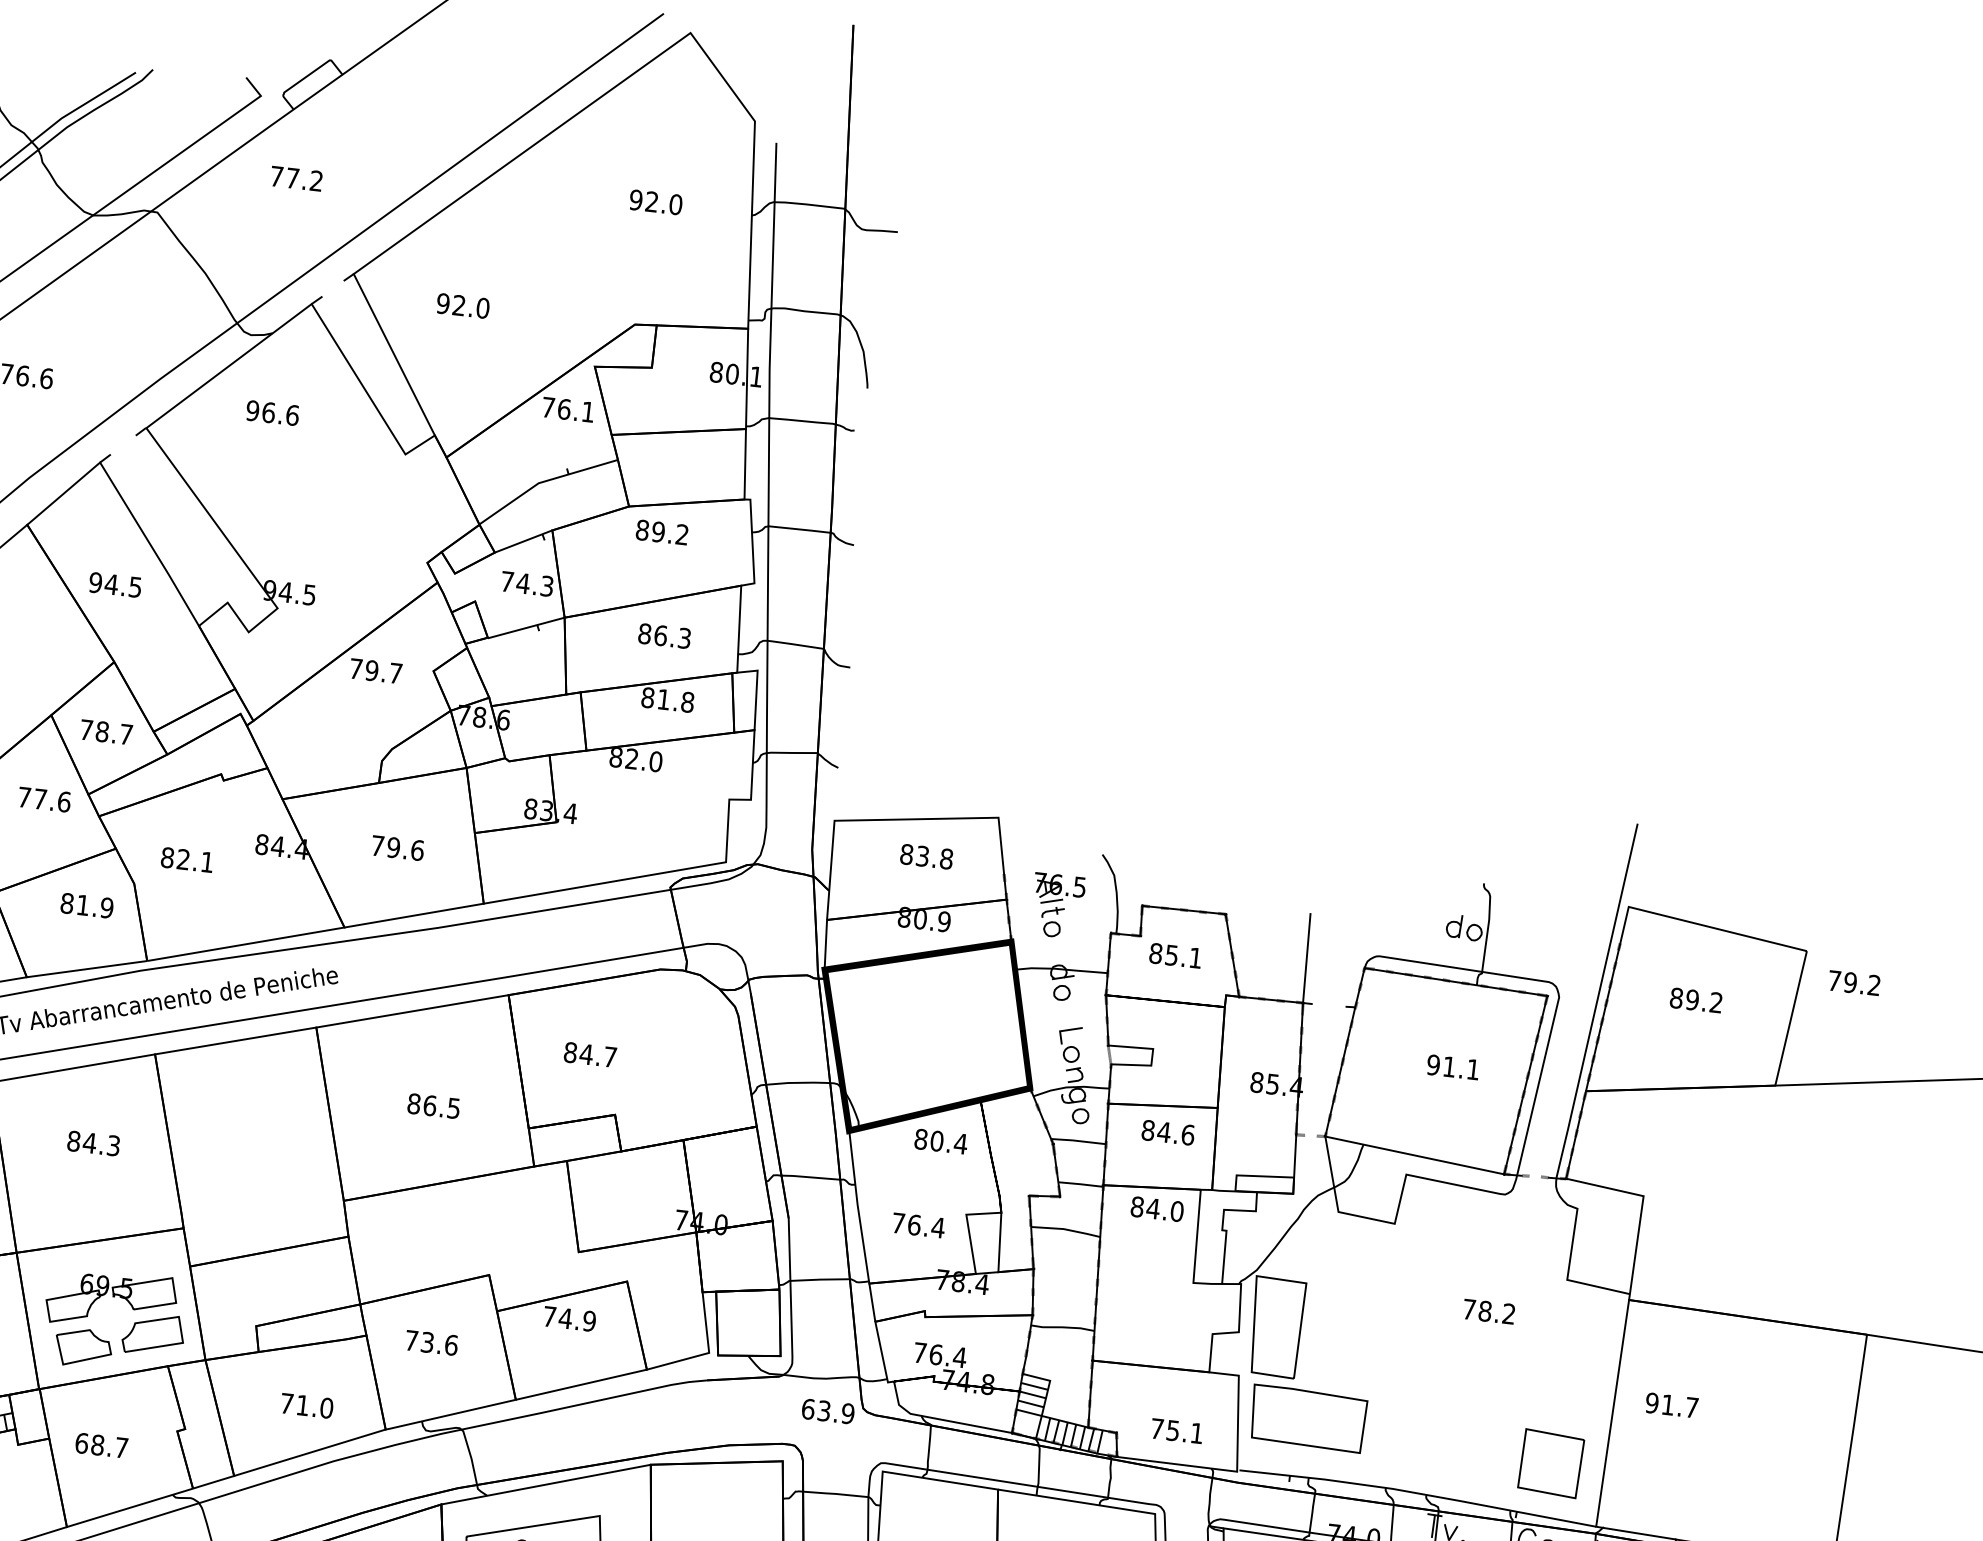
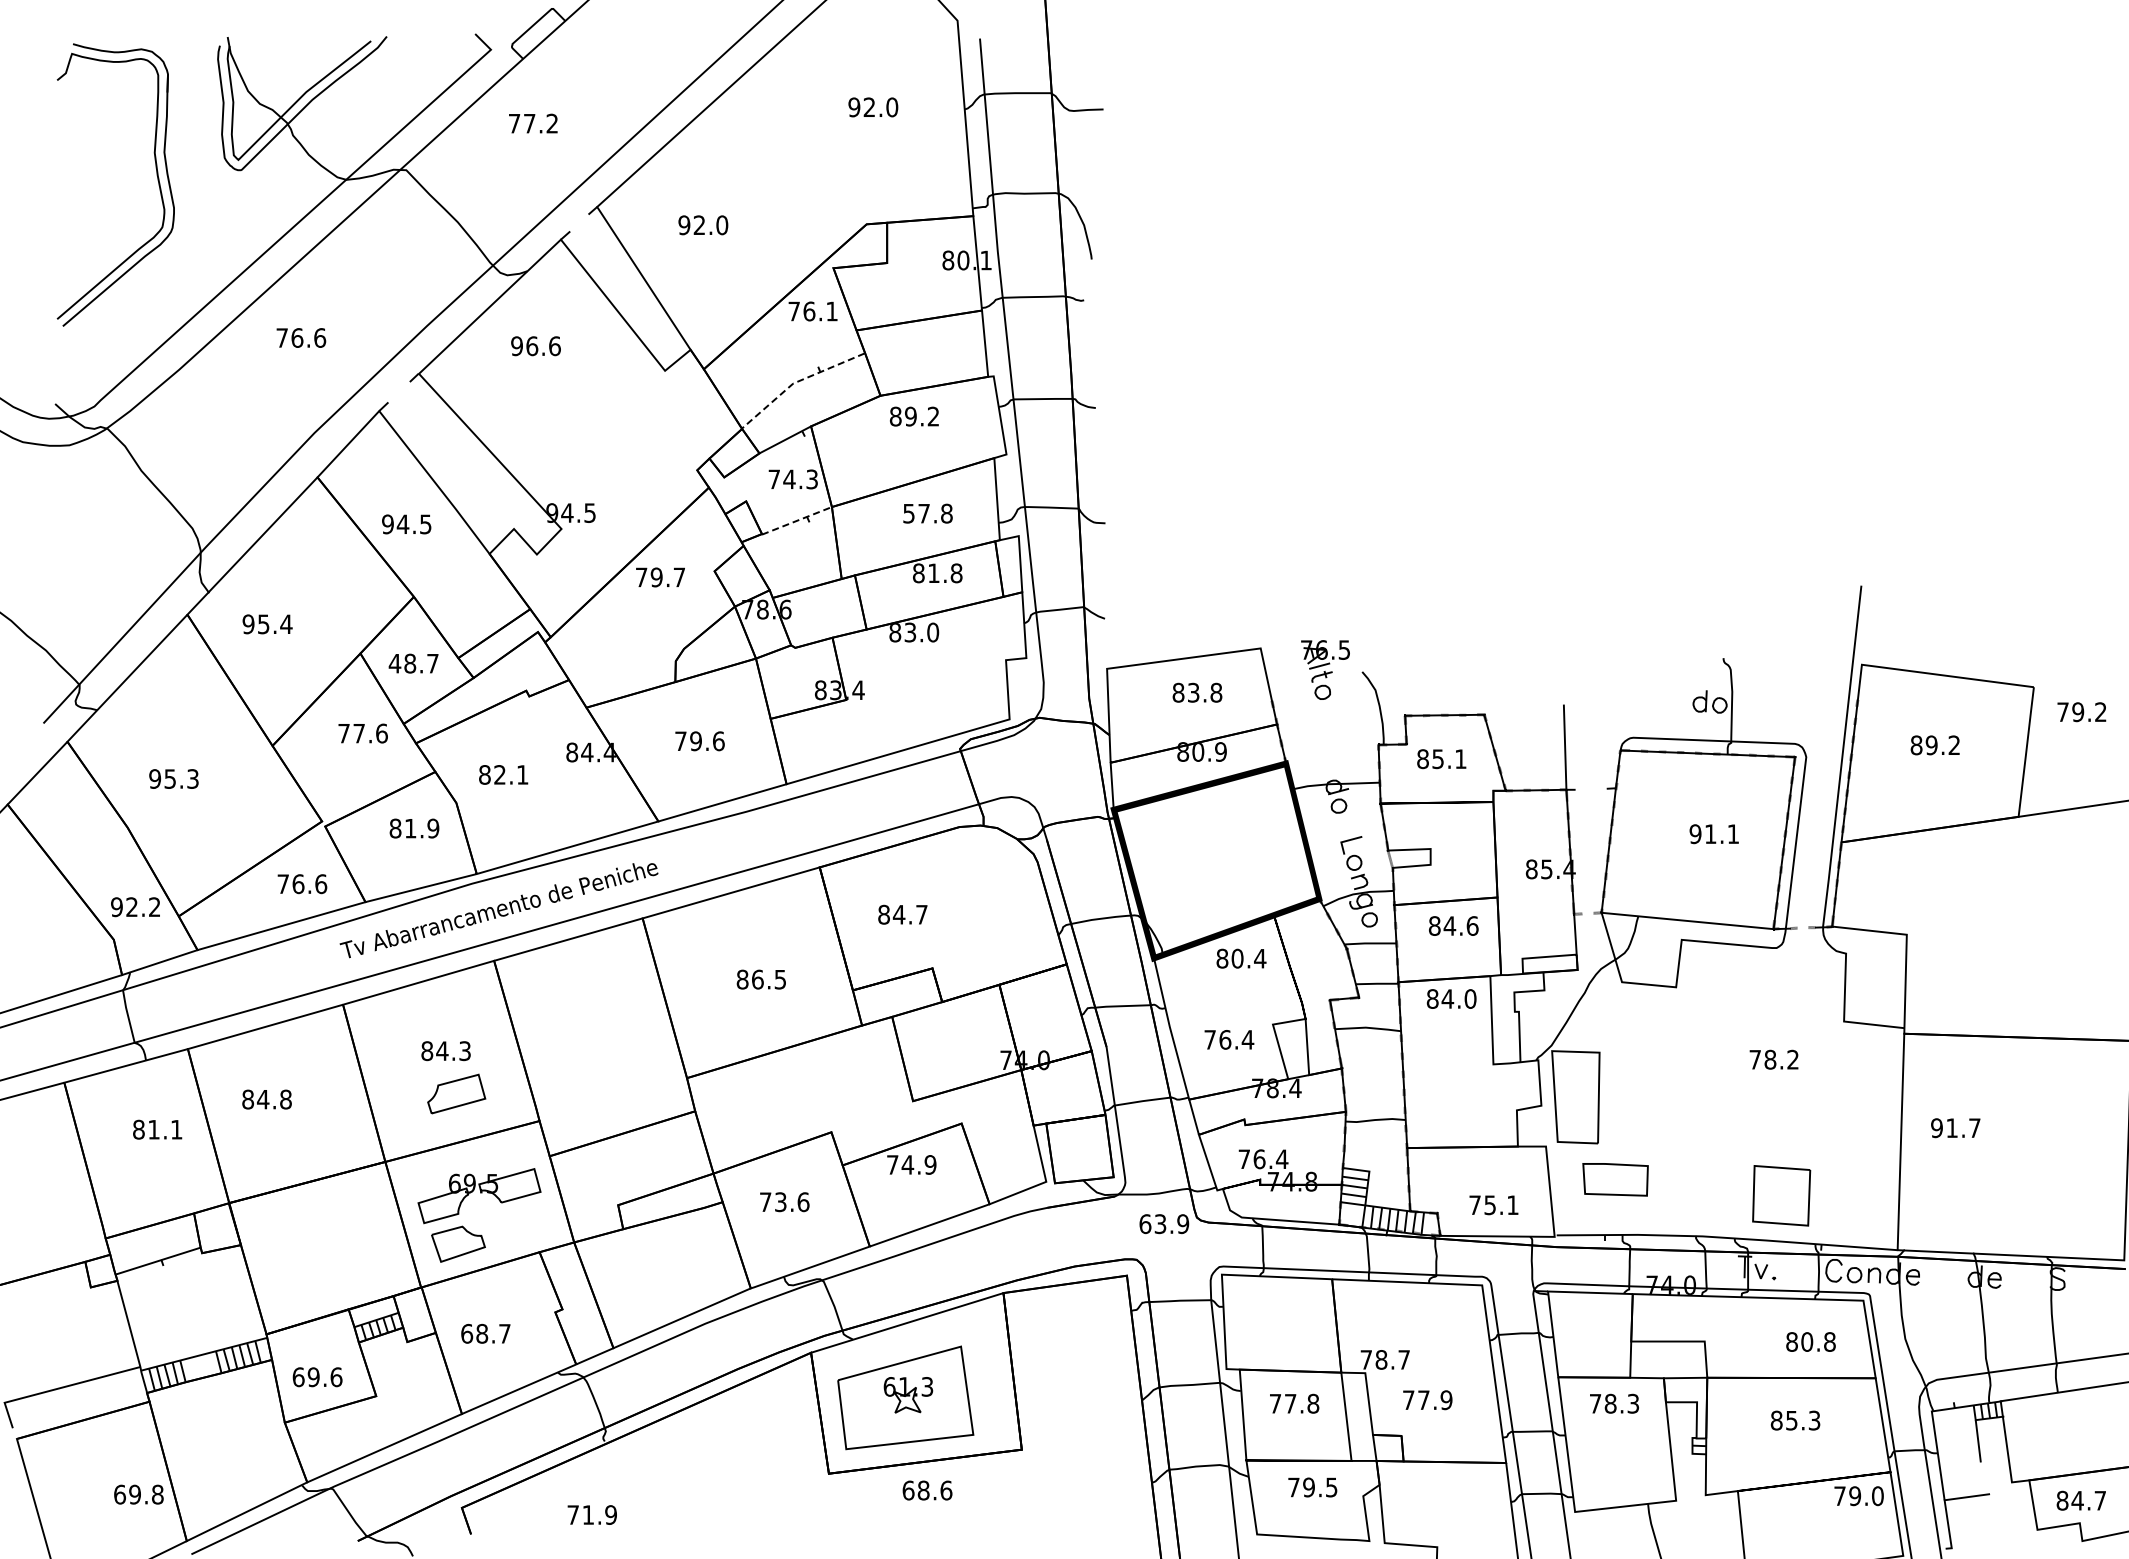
line: (542, 482) -> (796, 382), solid -> dashed
line: (525, 627) -> (796, 520), solid -> dashed
text: (664, 635) -> (927, 513), 86.3 -> 57.8
text: (85, 729) -> (394, 663), 78.7 -> 48.7
text: (632, 759) -> (910, 632), 82.0 -> 83.0
part: (1057, 905) -> (1325, 669), moved
part: (153, 1333) -> (456, 1093), moved
part: (307, 1405) -> (674, 1274), removed
part: (1307, 1418) -> (1615, 1179), size x0.6
part: (1551, 1463) -> (1781, 1195), moved

